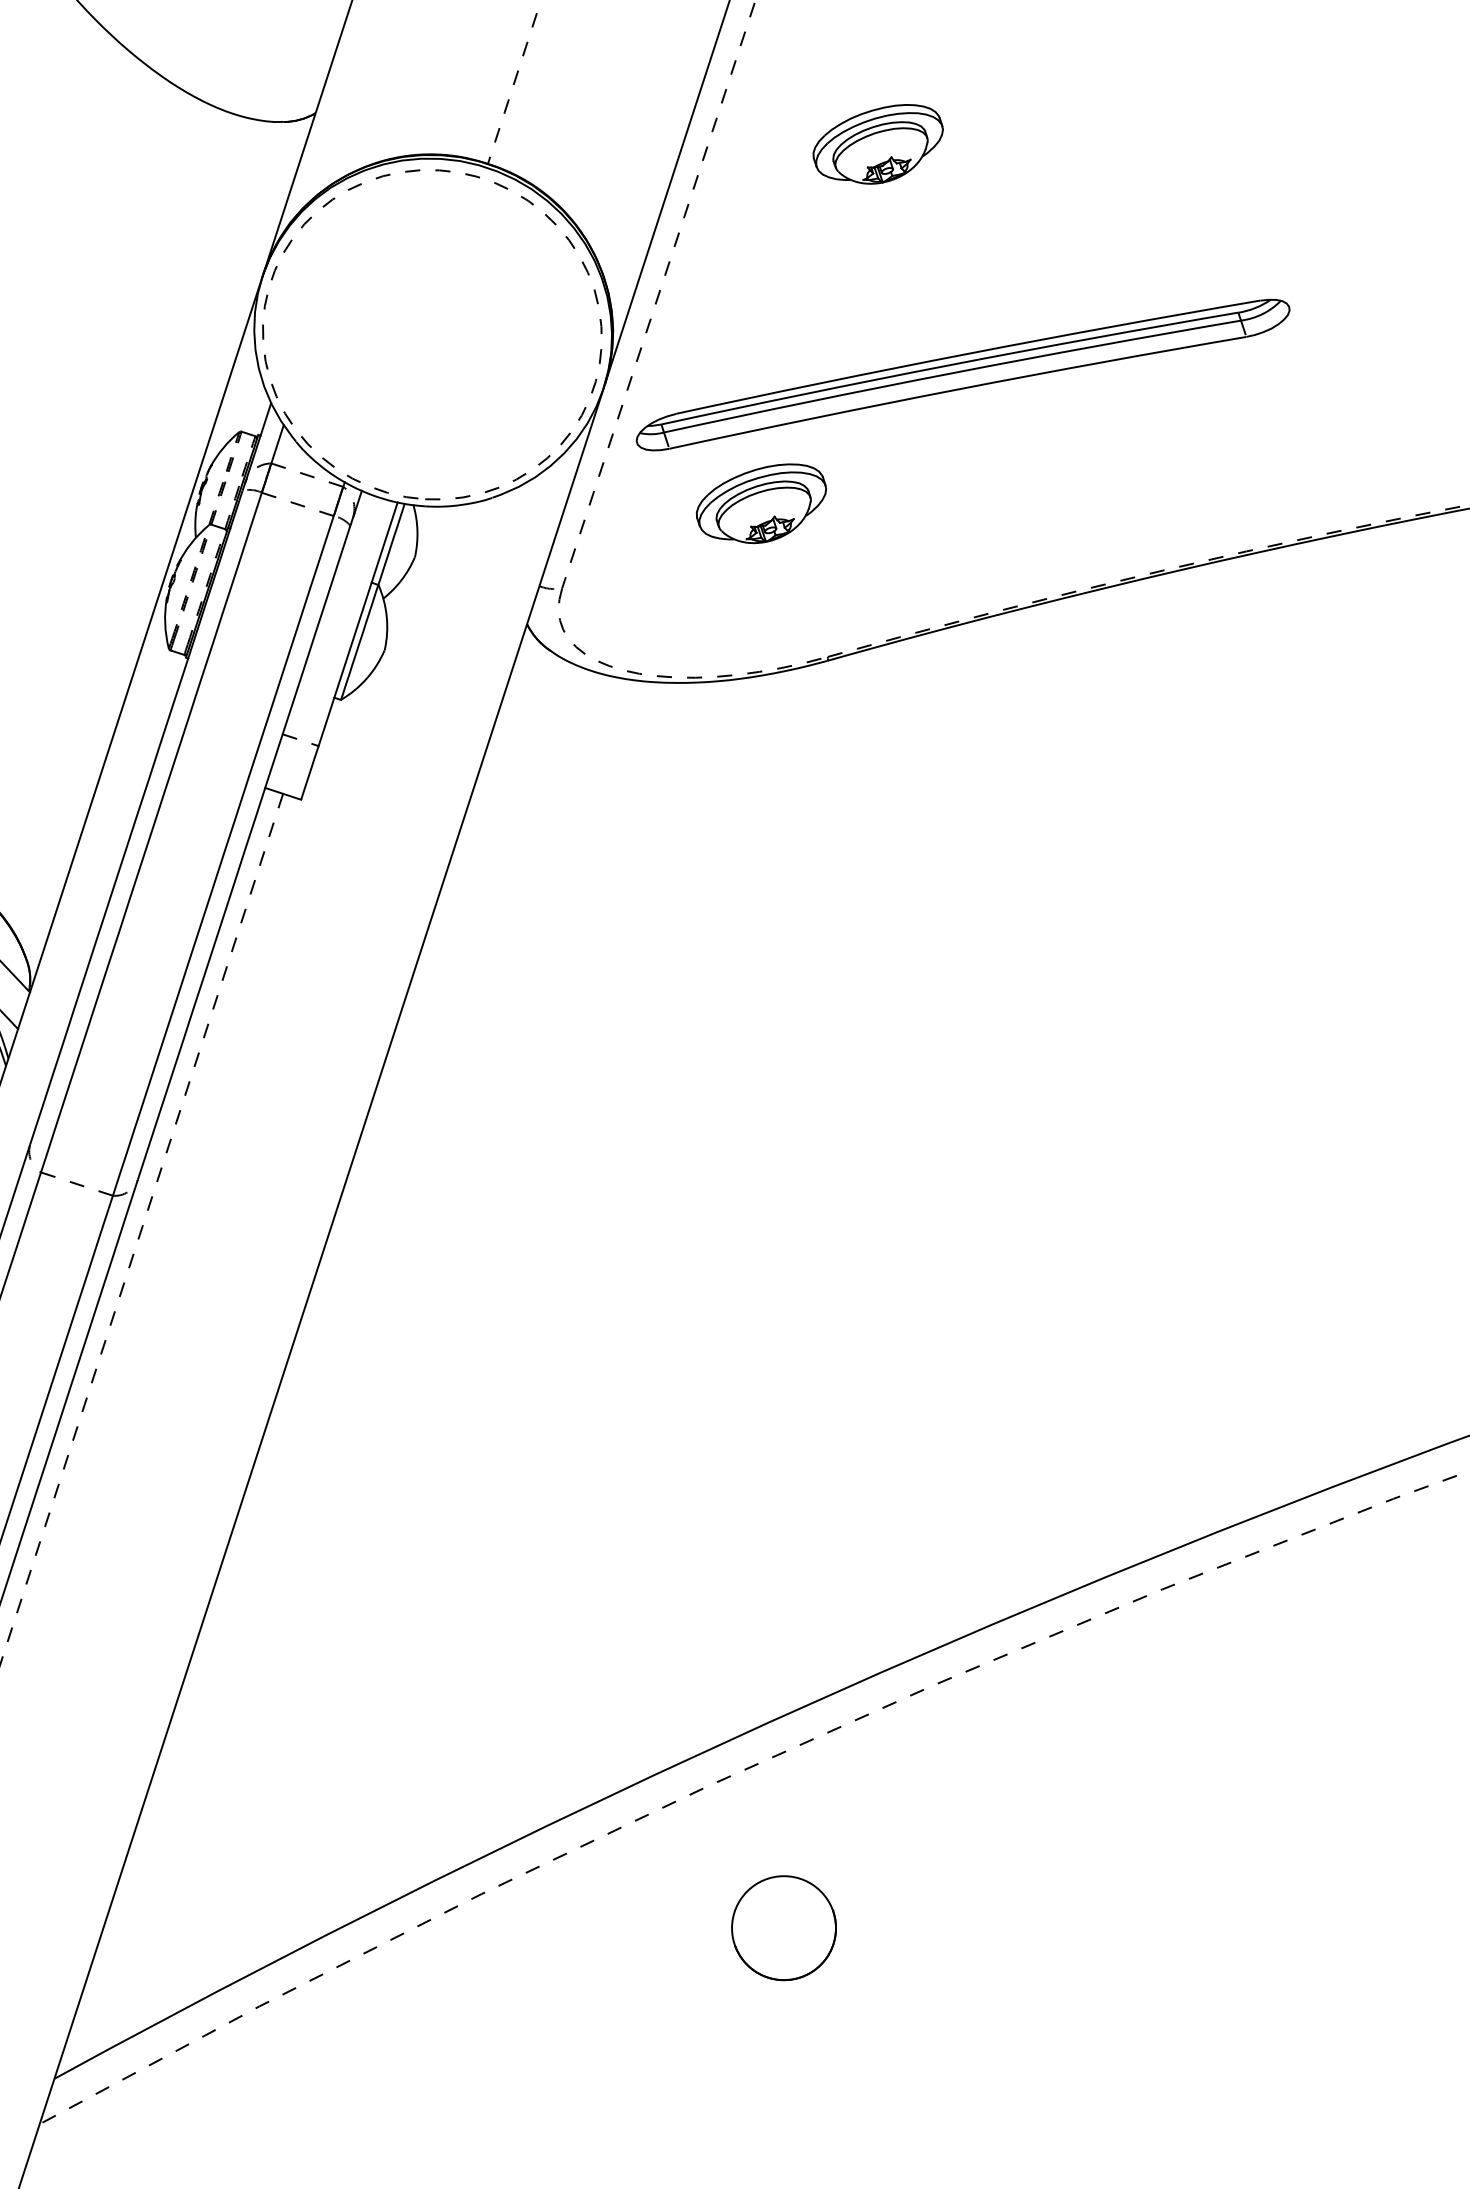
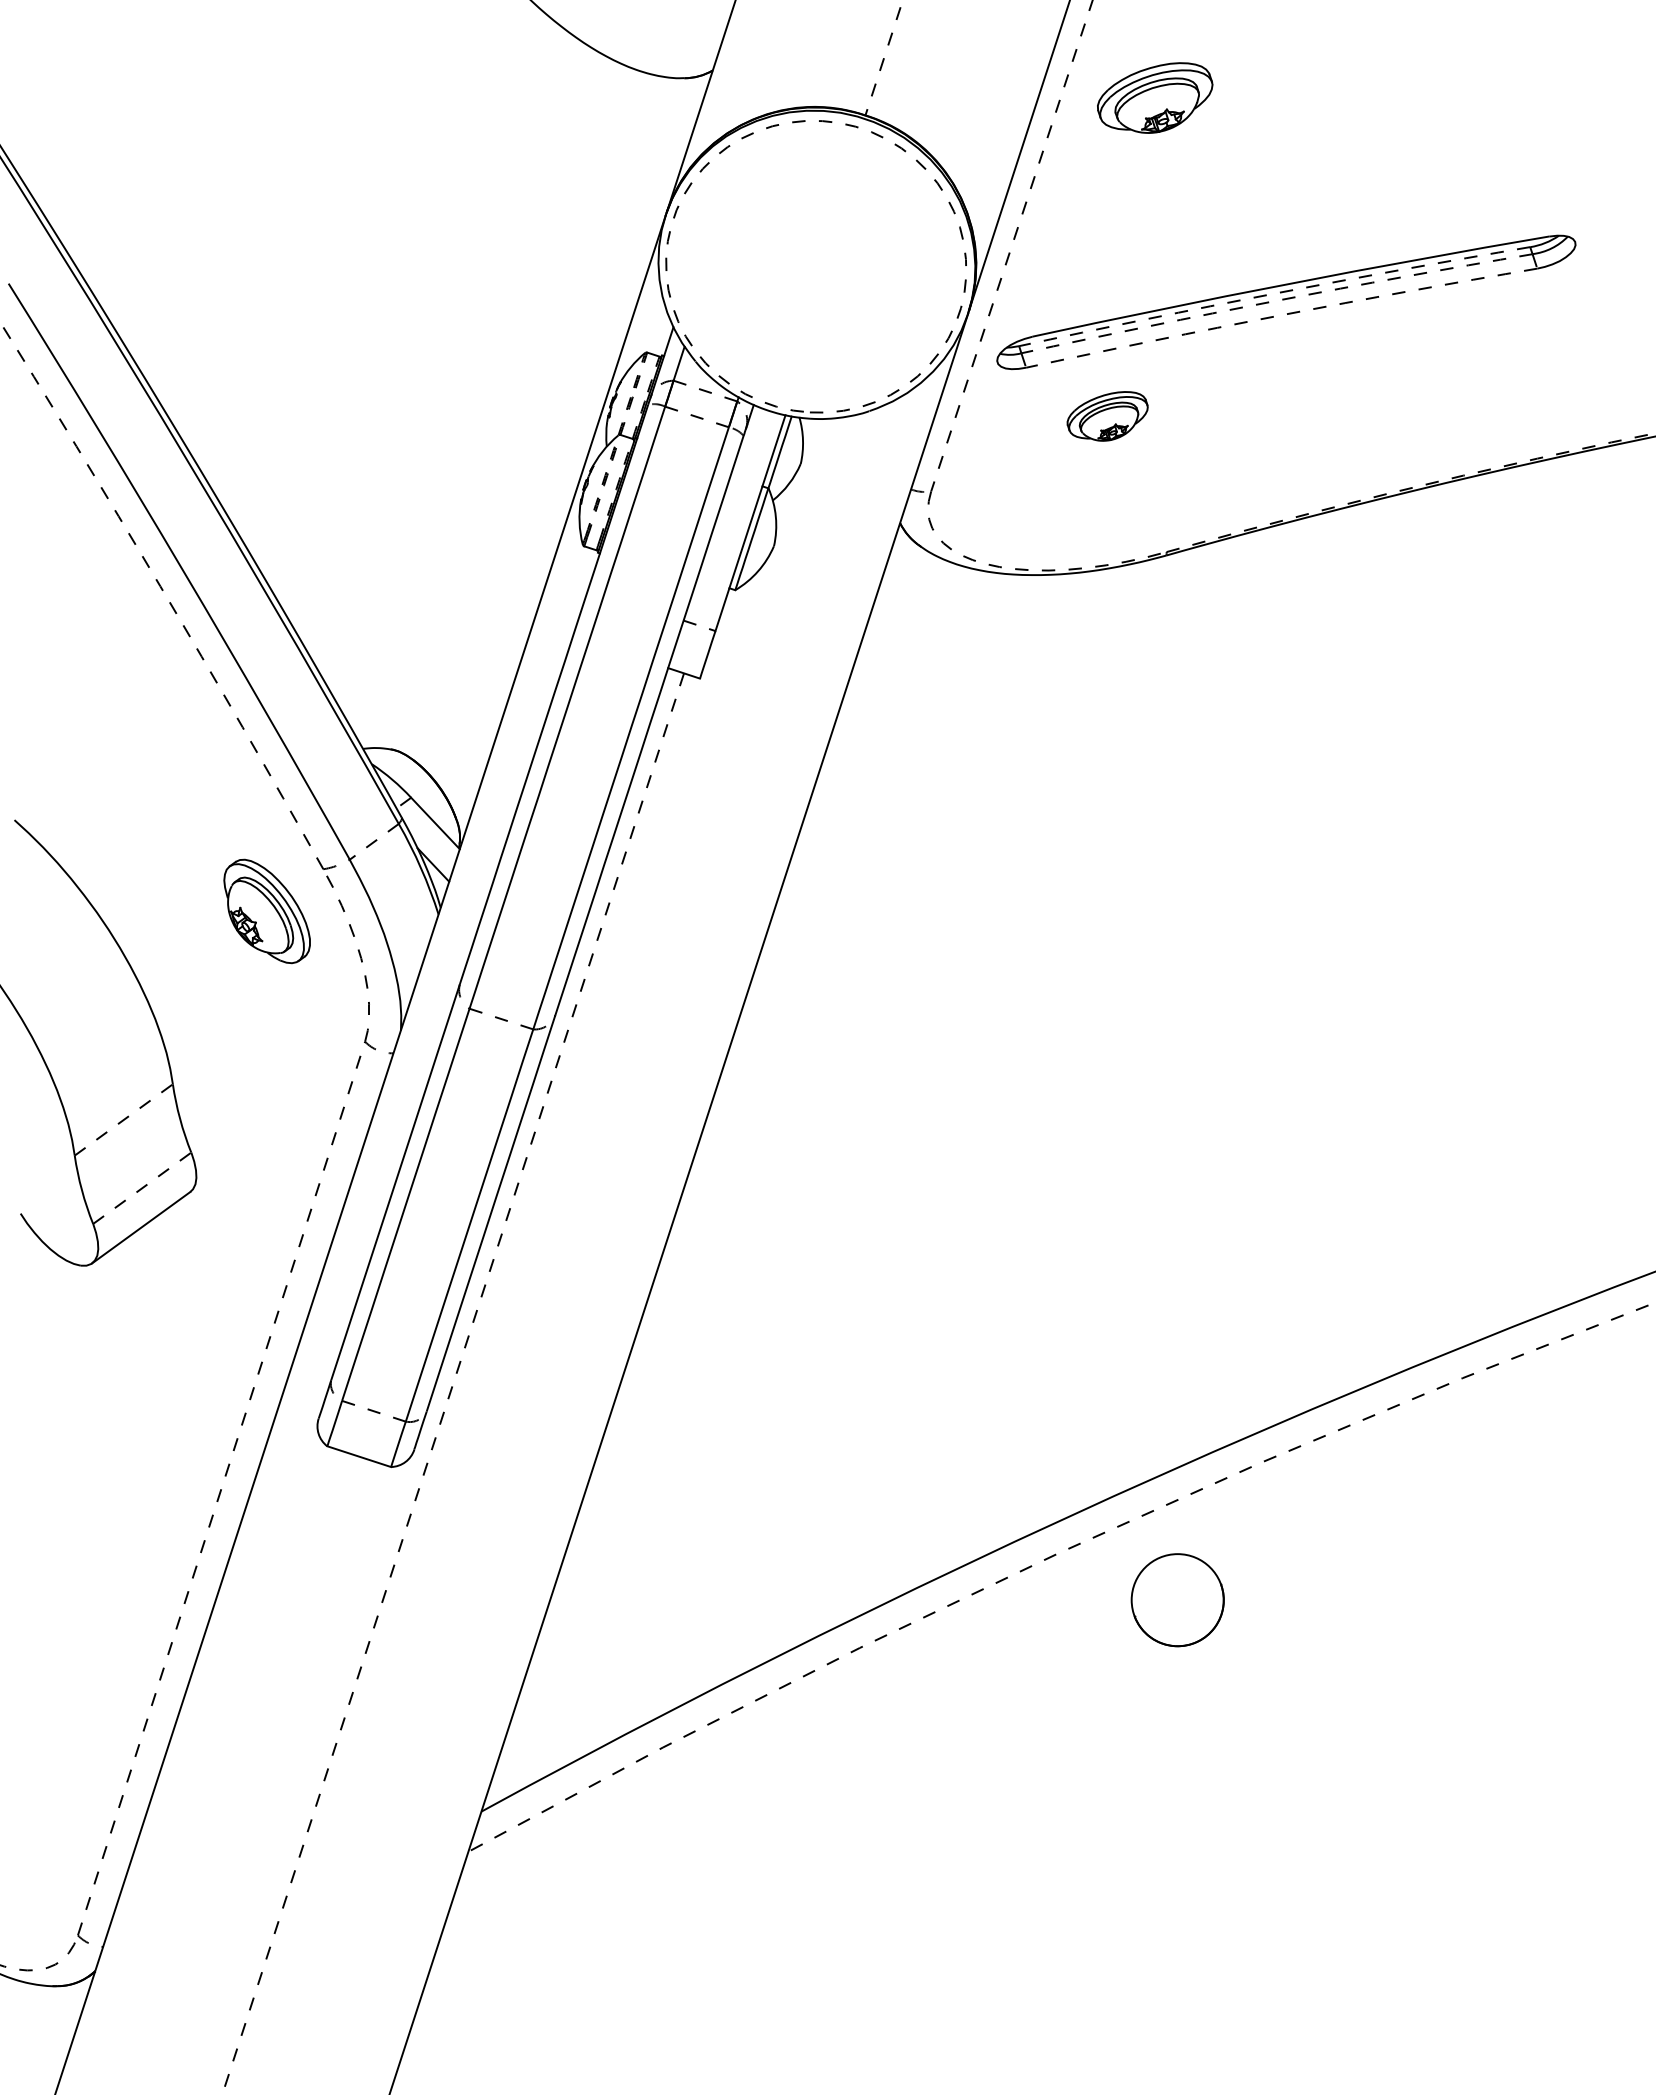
part: (878, 143) -> (1155, 97), moved
arc: (949, 365) -> (1274, 293), solid -> dashed
arc: (951, 372) -> (1276, 300), solid -> dashed
arc: (957, 389) -> (1281, 315), solid -> dashed
part: (761, 503) -> (1107, 416), size x0.7
circle: (783, 1928) -> (1177, 1600), moved

